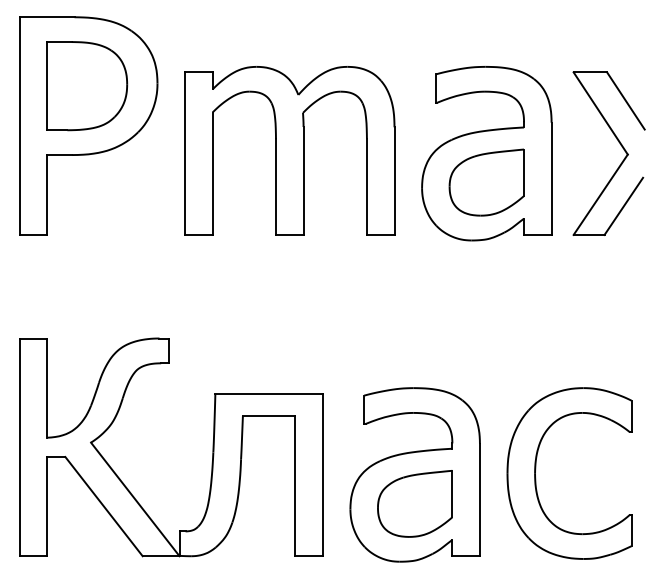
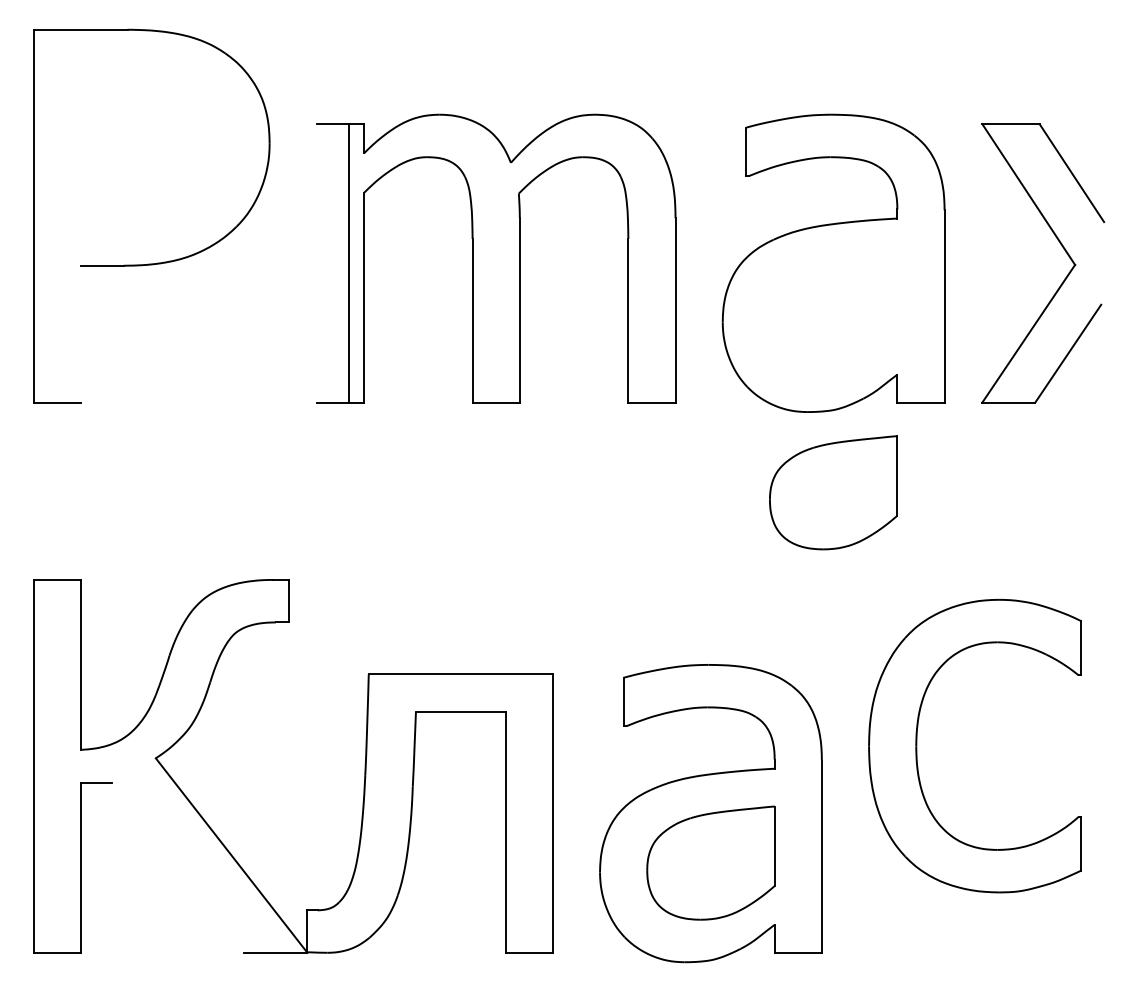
part: (87, 86) -> (149, 148), removed
line: (185, 153) -> (350, 263), moved
part: (486, 182) -> (833, 492), moved
line: (47, 194) -> (81, 333), removed
part: (536, 469) -> (918, 739), moved
line: (103, 506) -> (177, 867), removed

